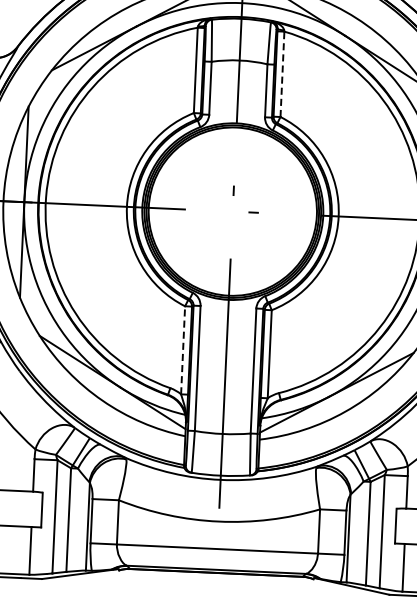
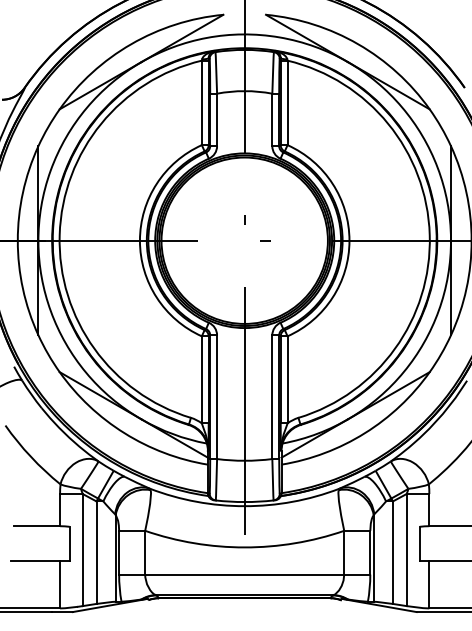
line: (282, 73) -> (287, 102), dashed -> solid
line: (182, 349) -> (201, 379), dashed -> solid

